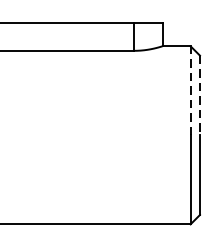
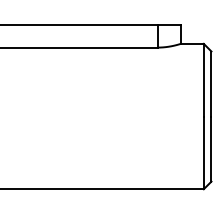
line: (190, 89) -> (203, 79), dashed -> solid
line: (200, 96) -> (211, 84), dashed -> solid

